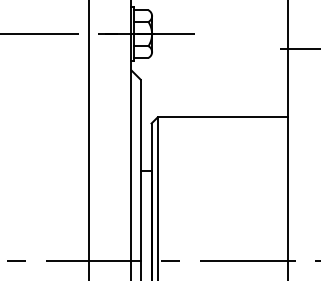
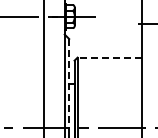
line: (222, 117) -> (109, 57), solid -> dashed
line: (141, 169) -> (69, 83), solid -> dashed

